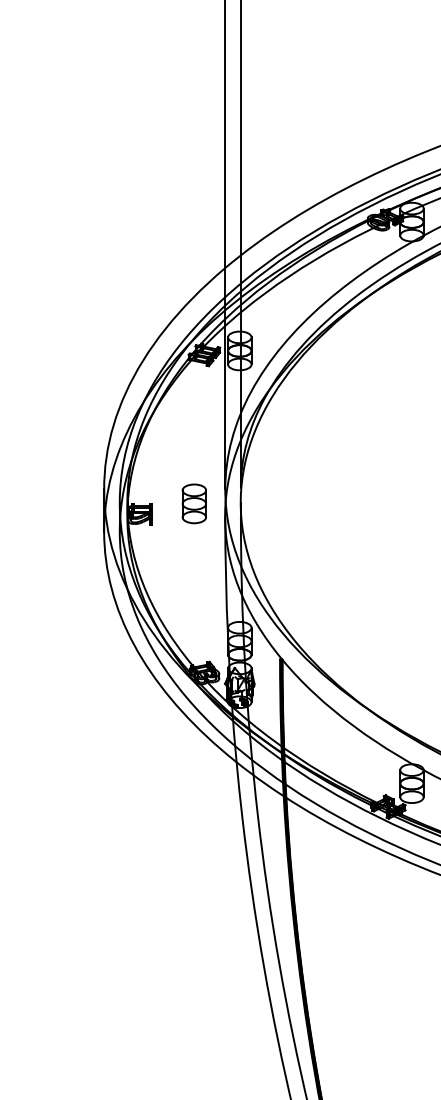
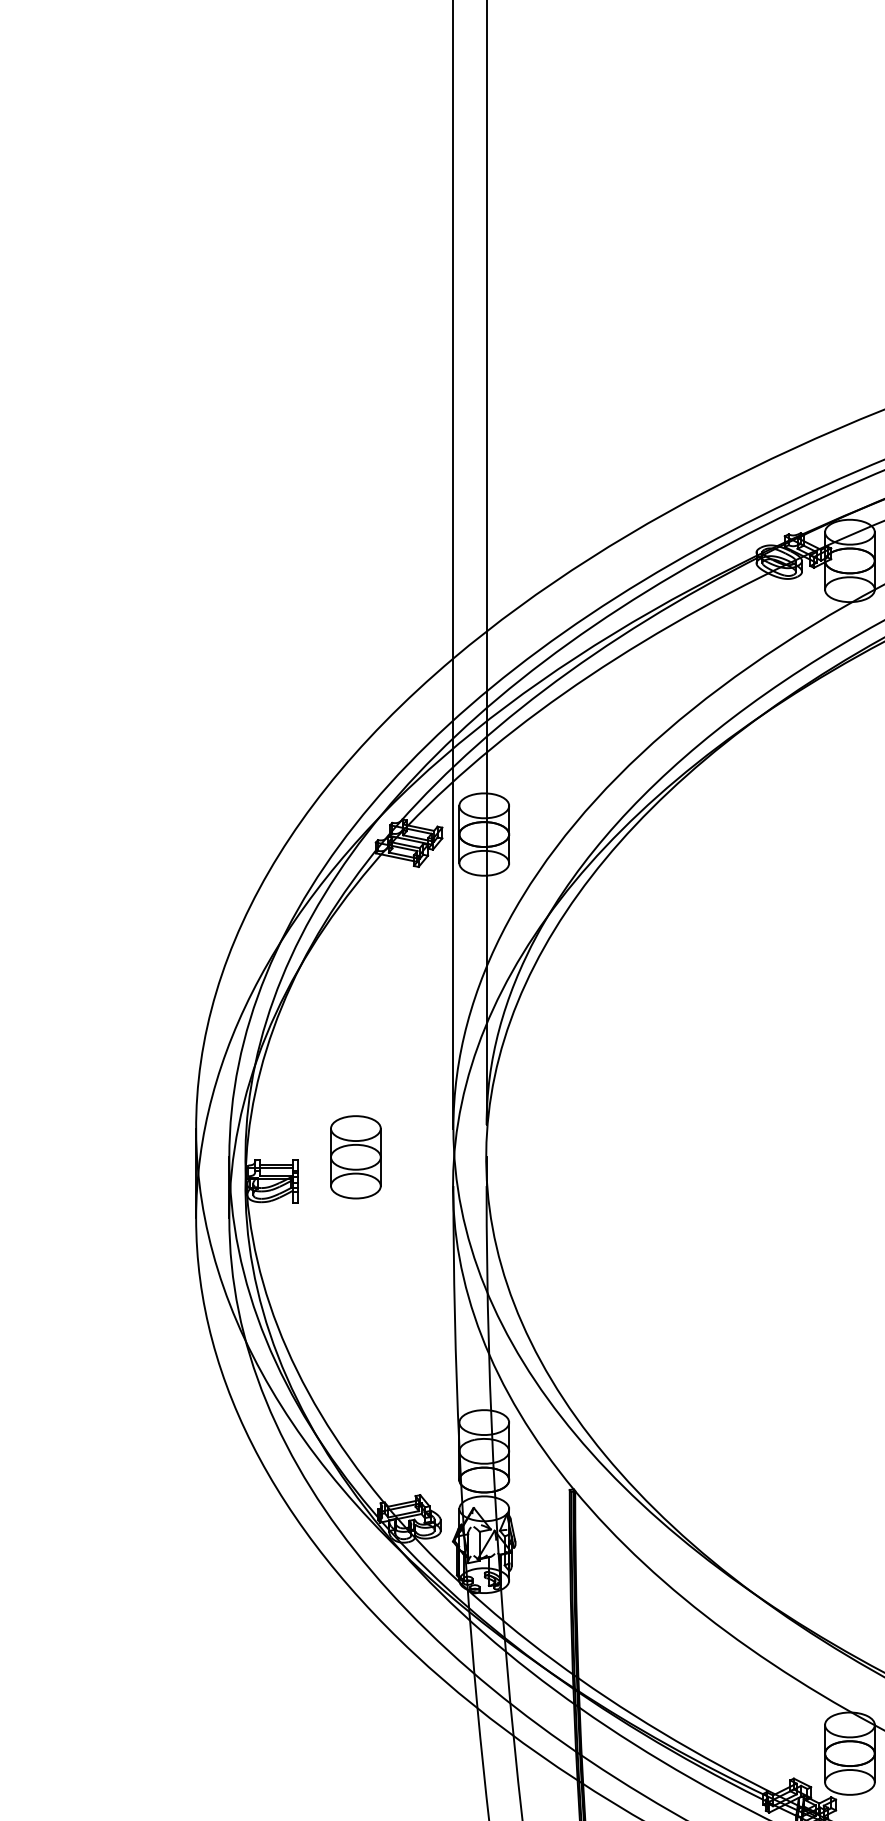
part: (193, 503) -> (354, 1156), moved

